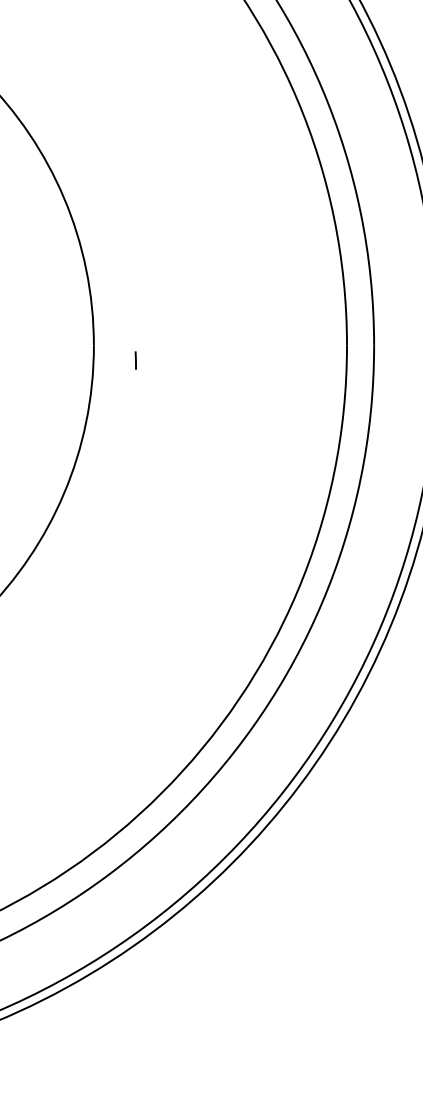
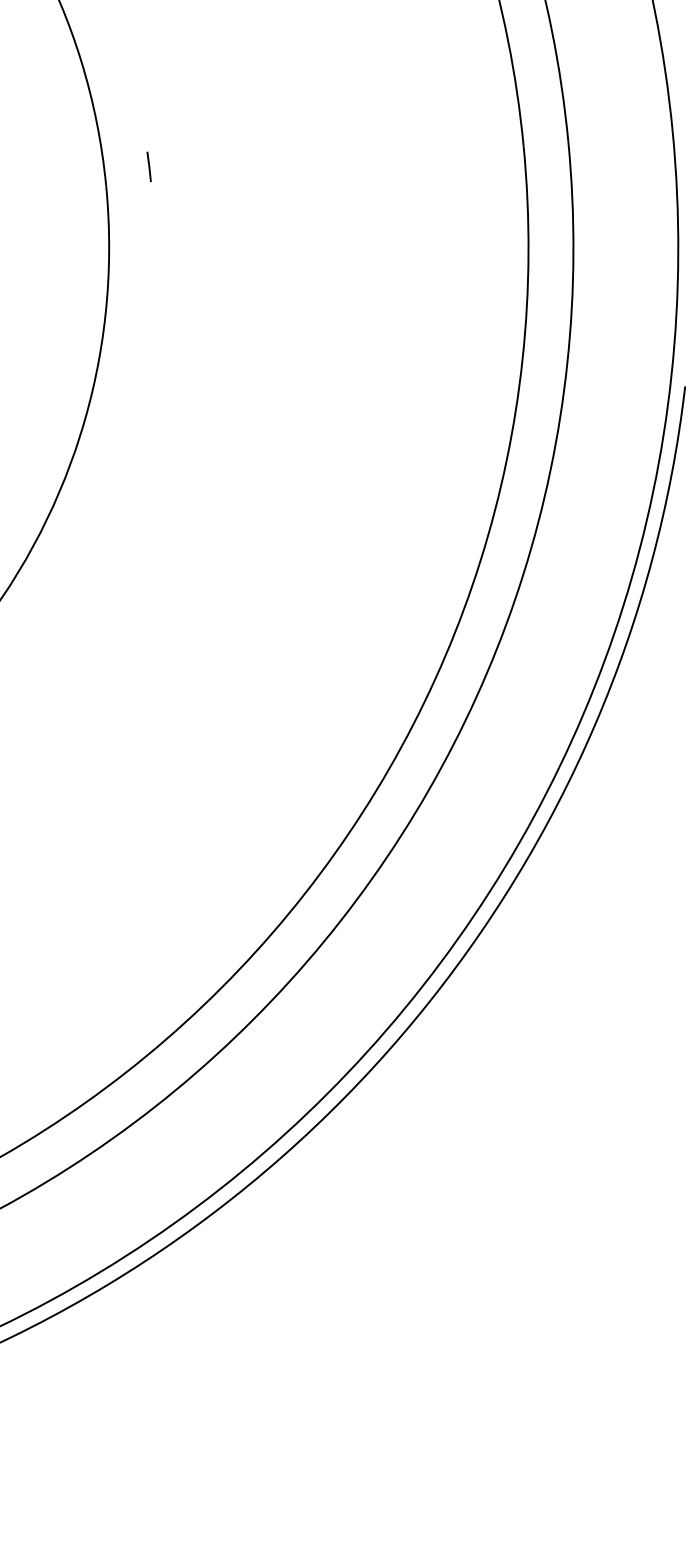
line: (135, 360) -> (148, 166), moved

